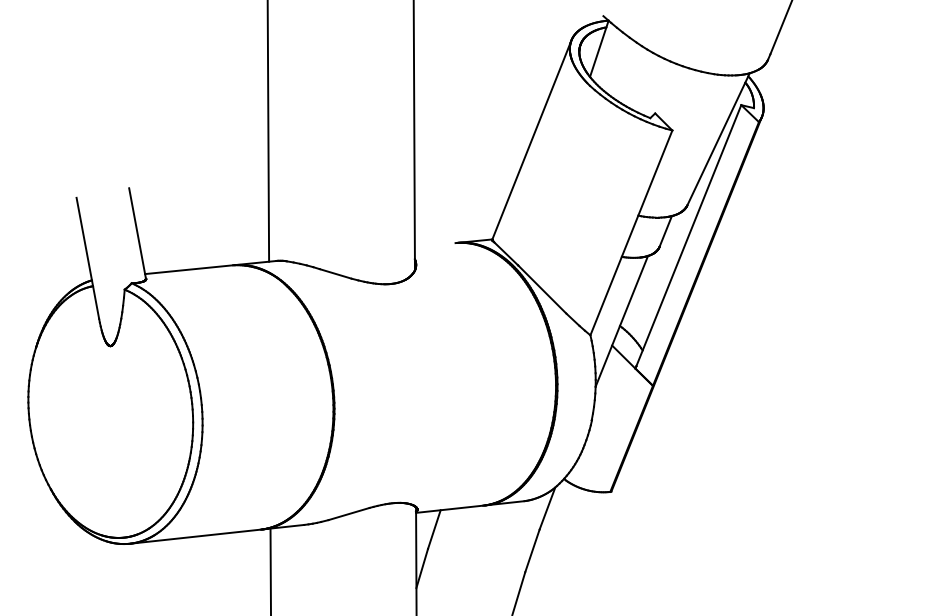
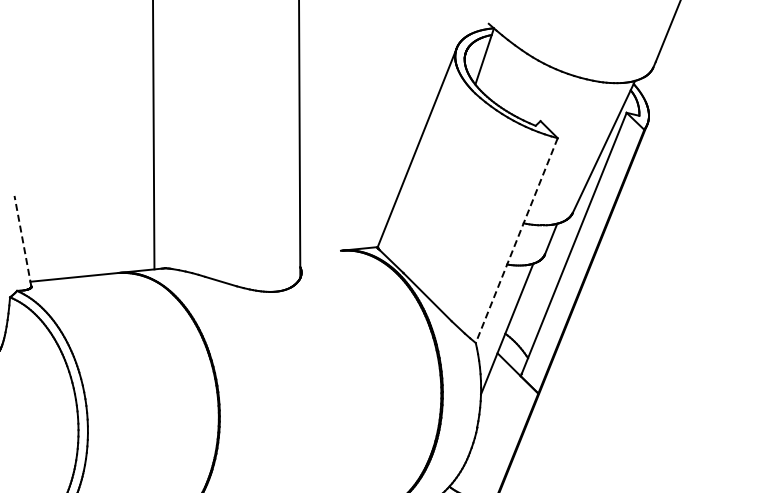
line: (137, 233) -> (22, 241), solid -> dashed
line: (631, 233) -> (516, 241), solid -> dashed

